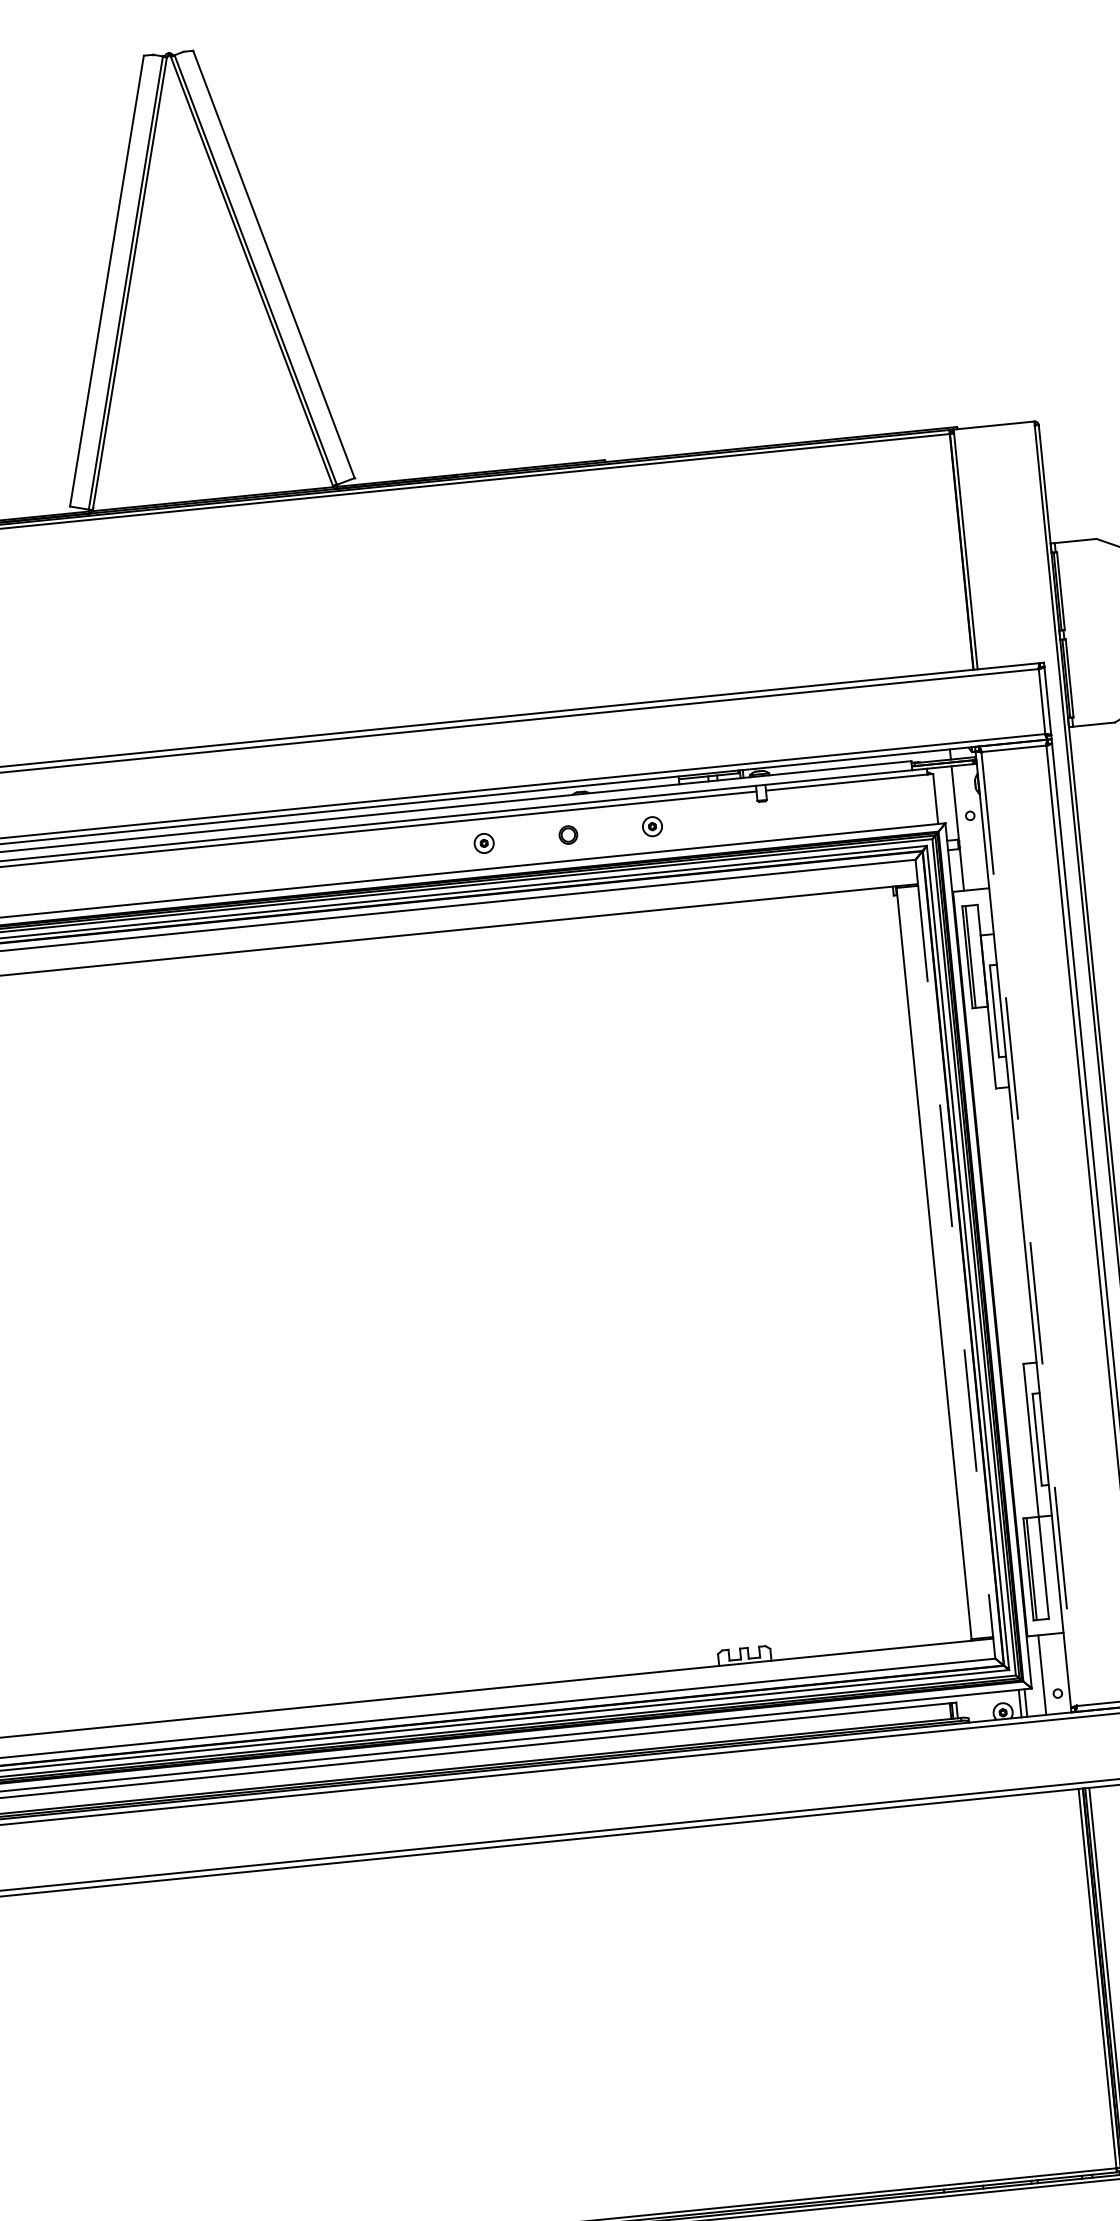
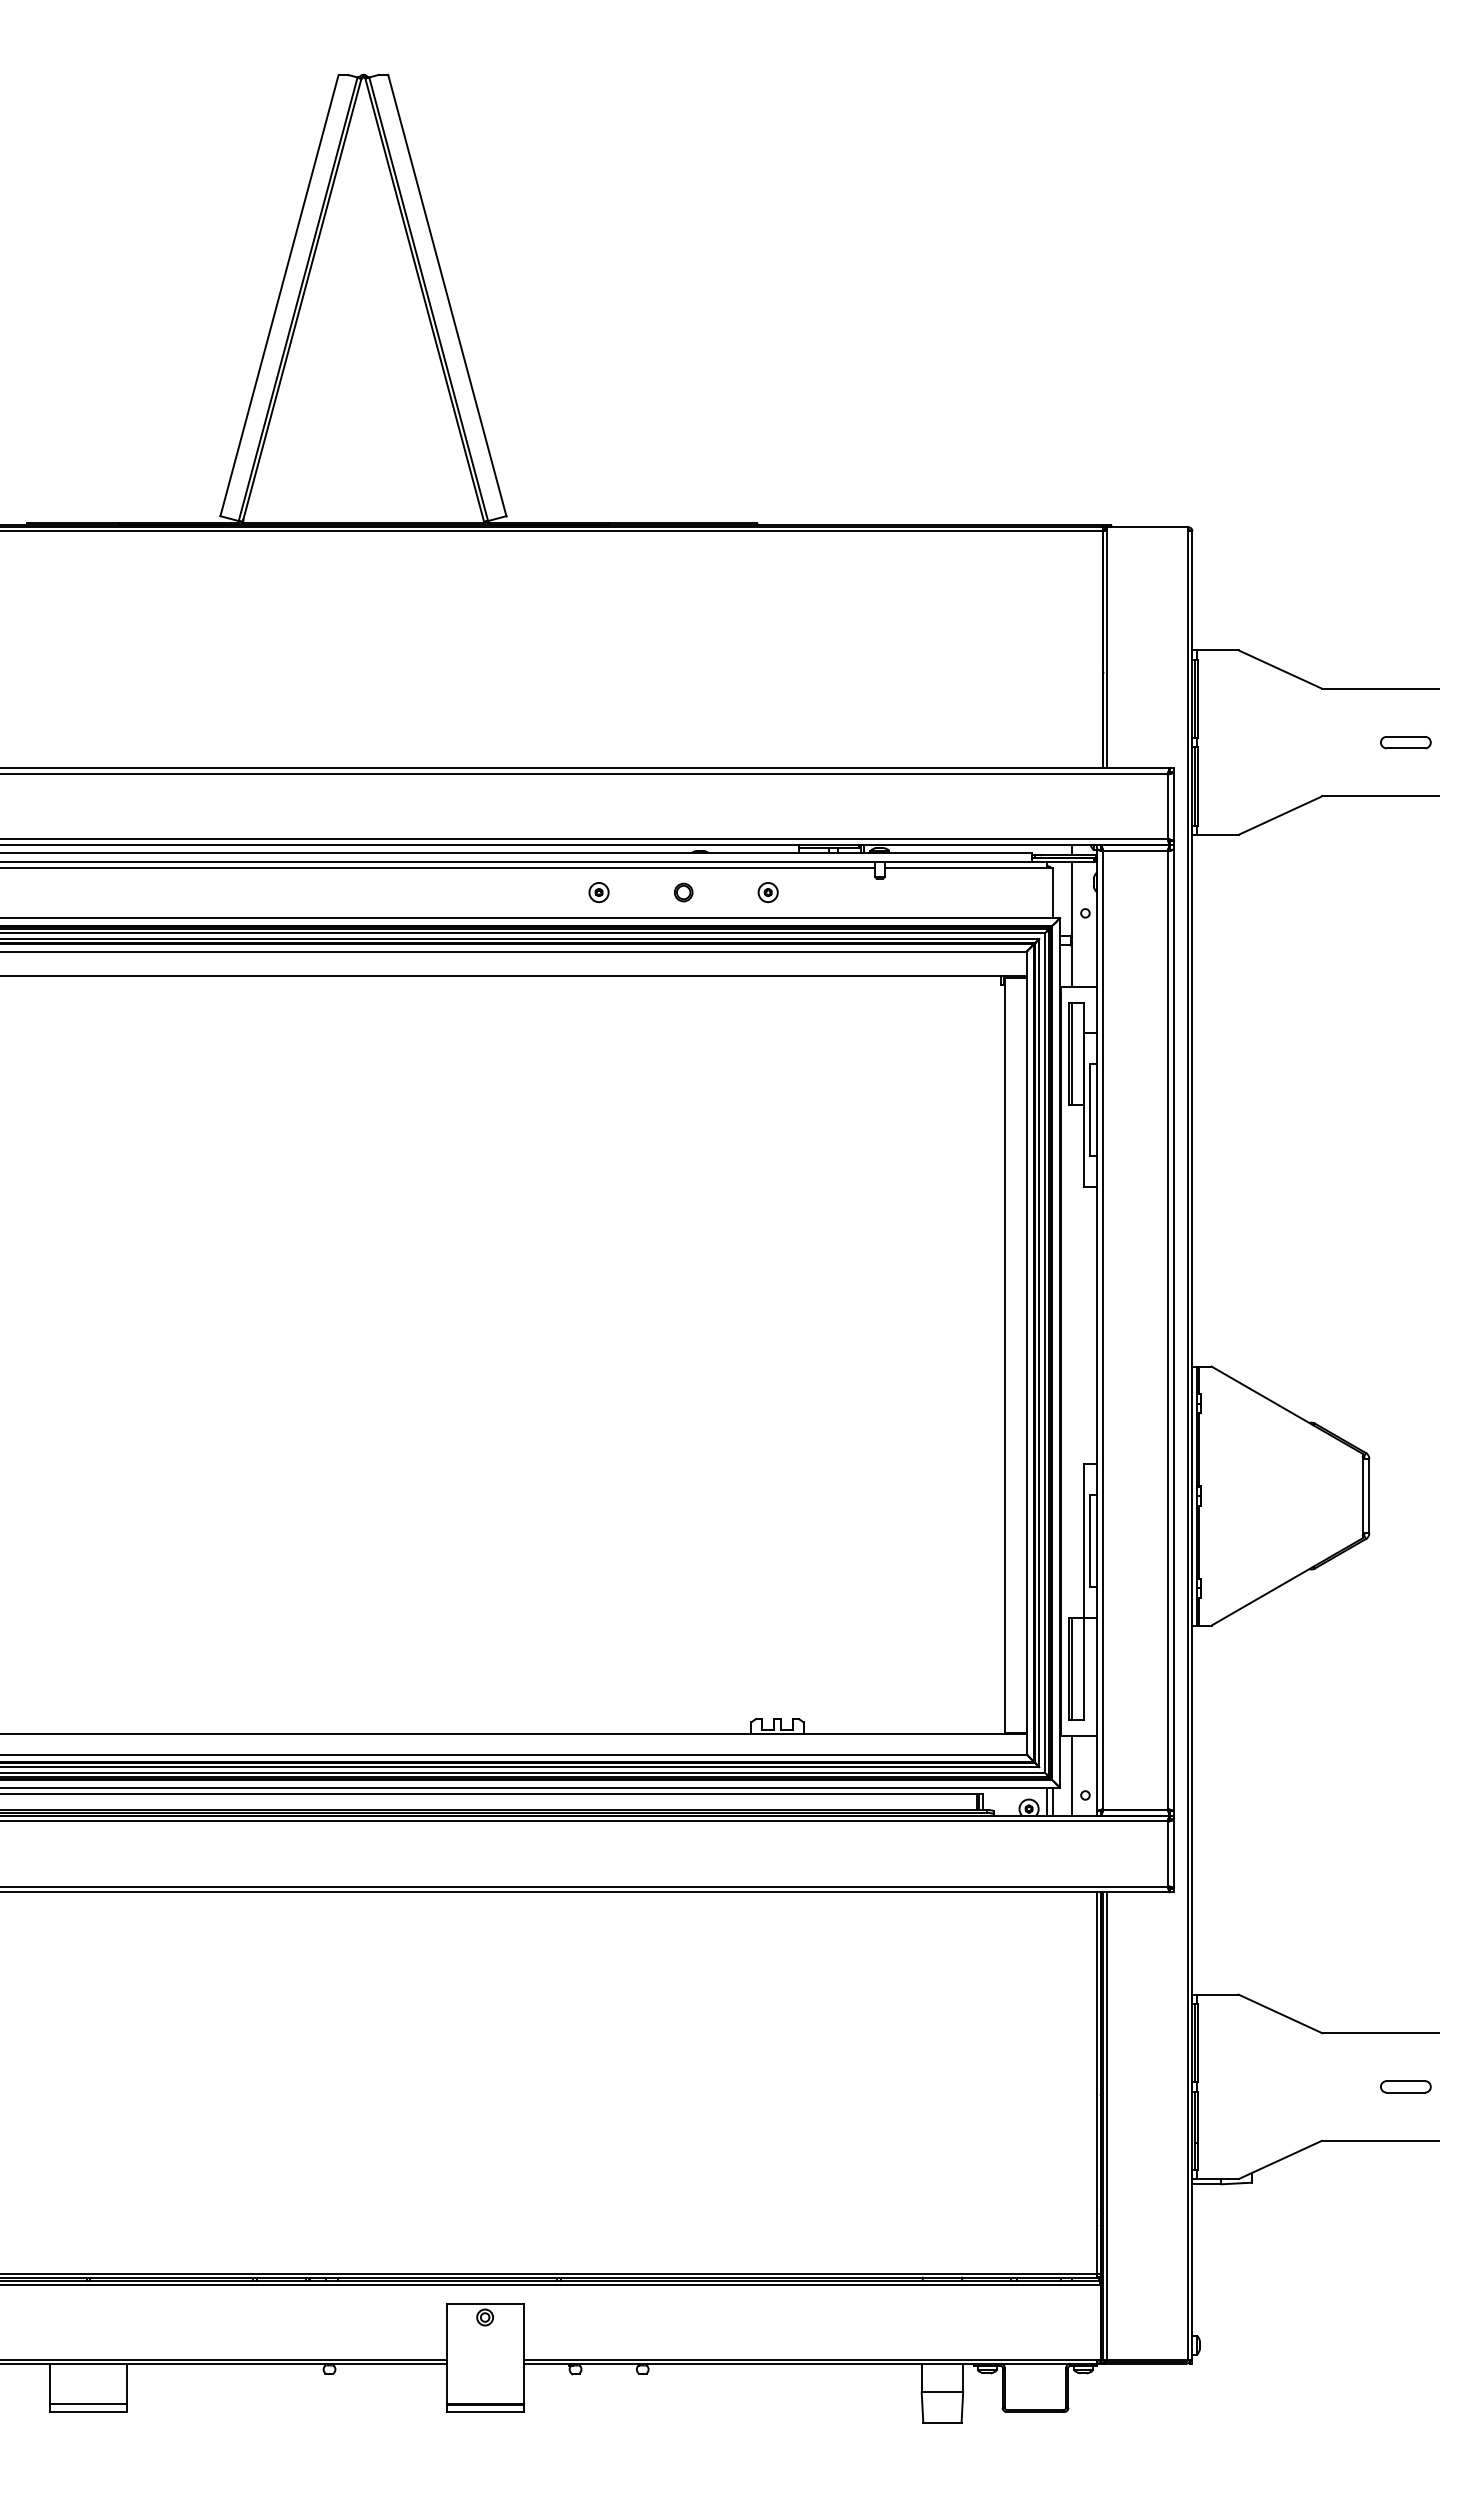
line: (1028, 1229) -> (1102, 1330), dashed -> solid
line: (955, 1259) -> (1026, 1353), dashed -> solid

